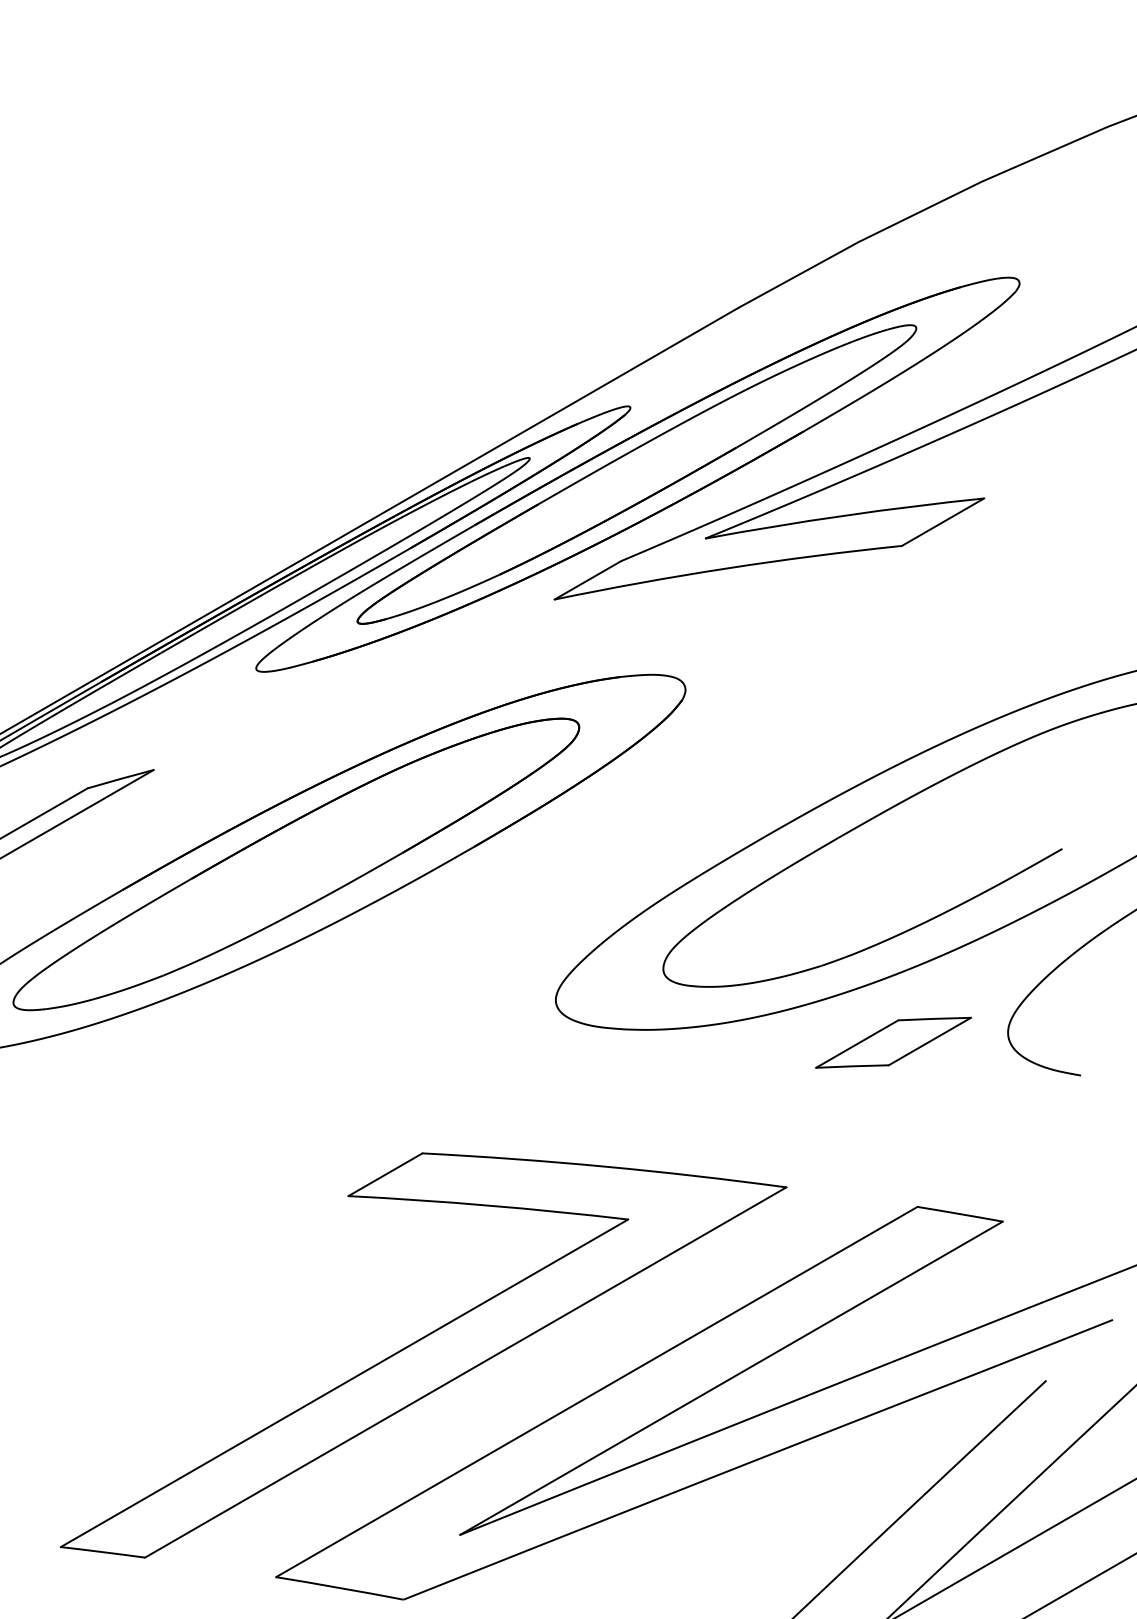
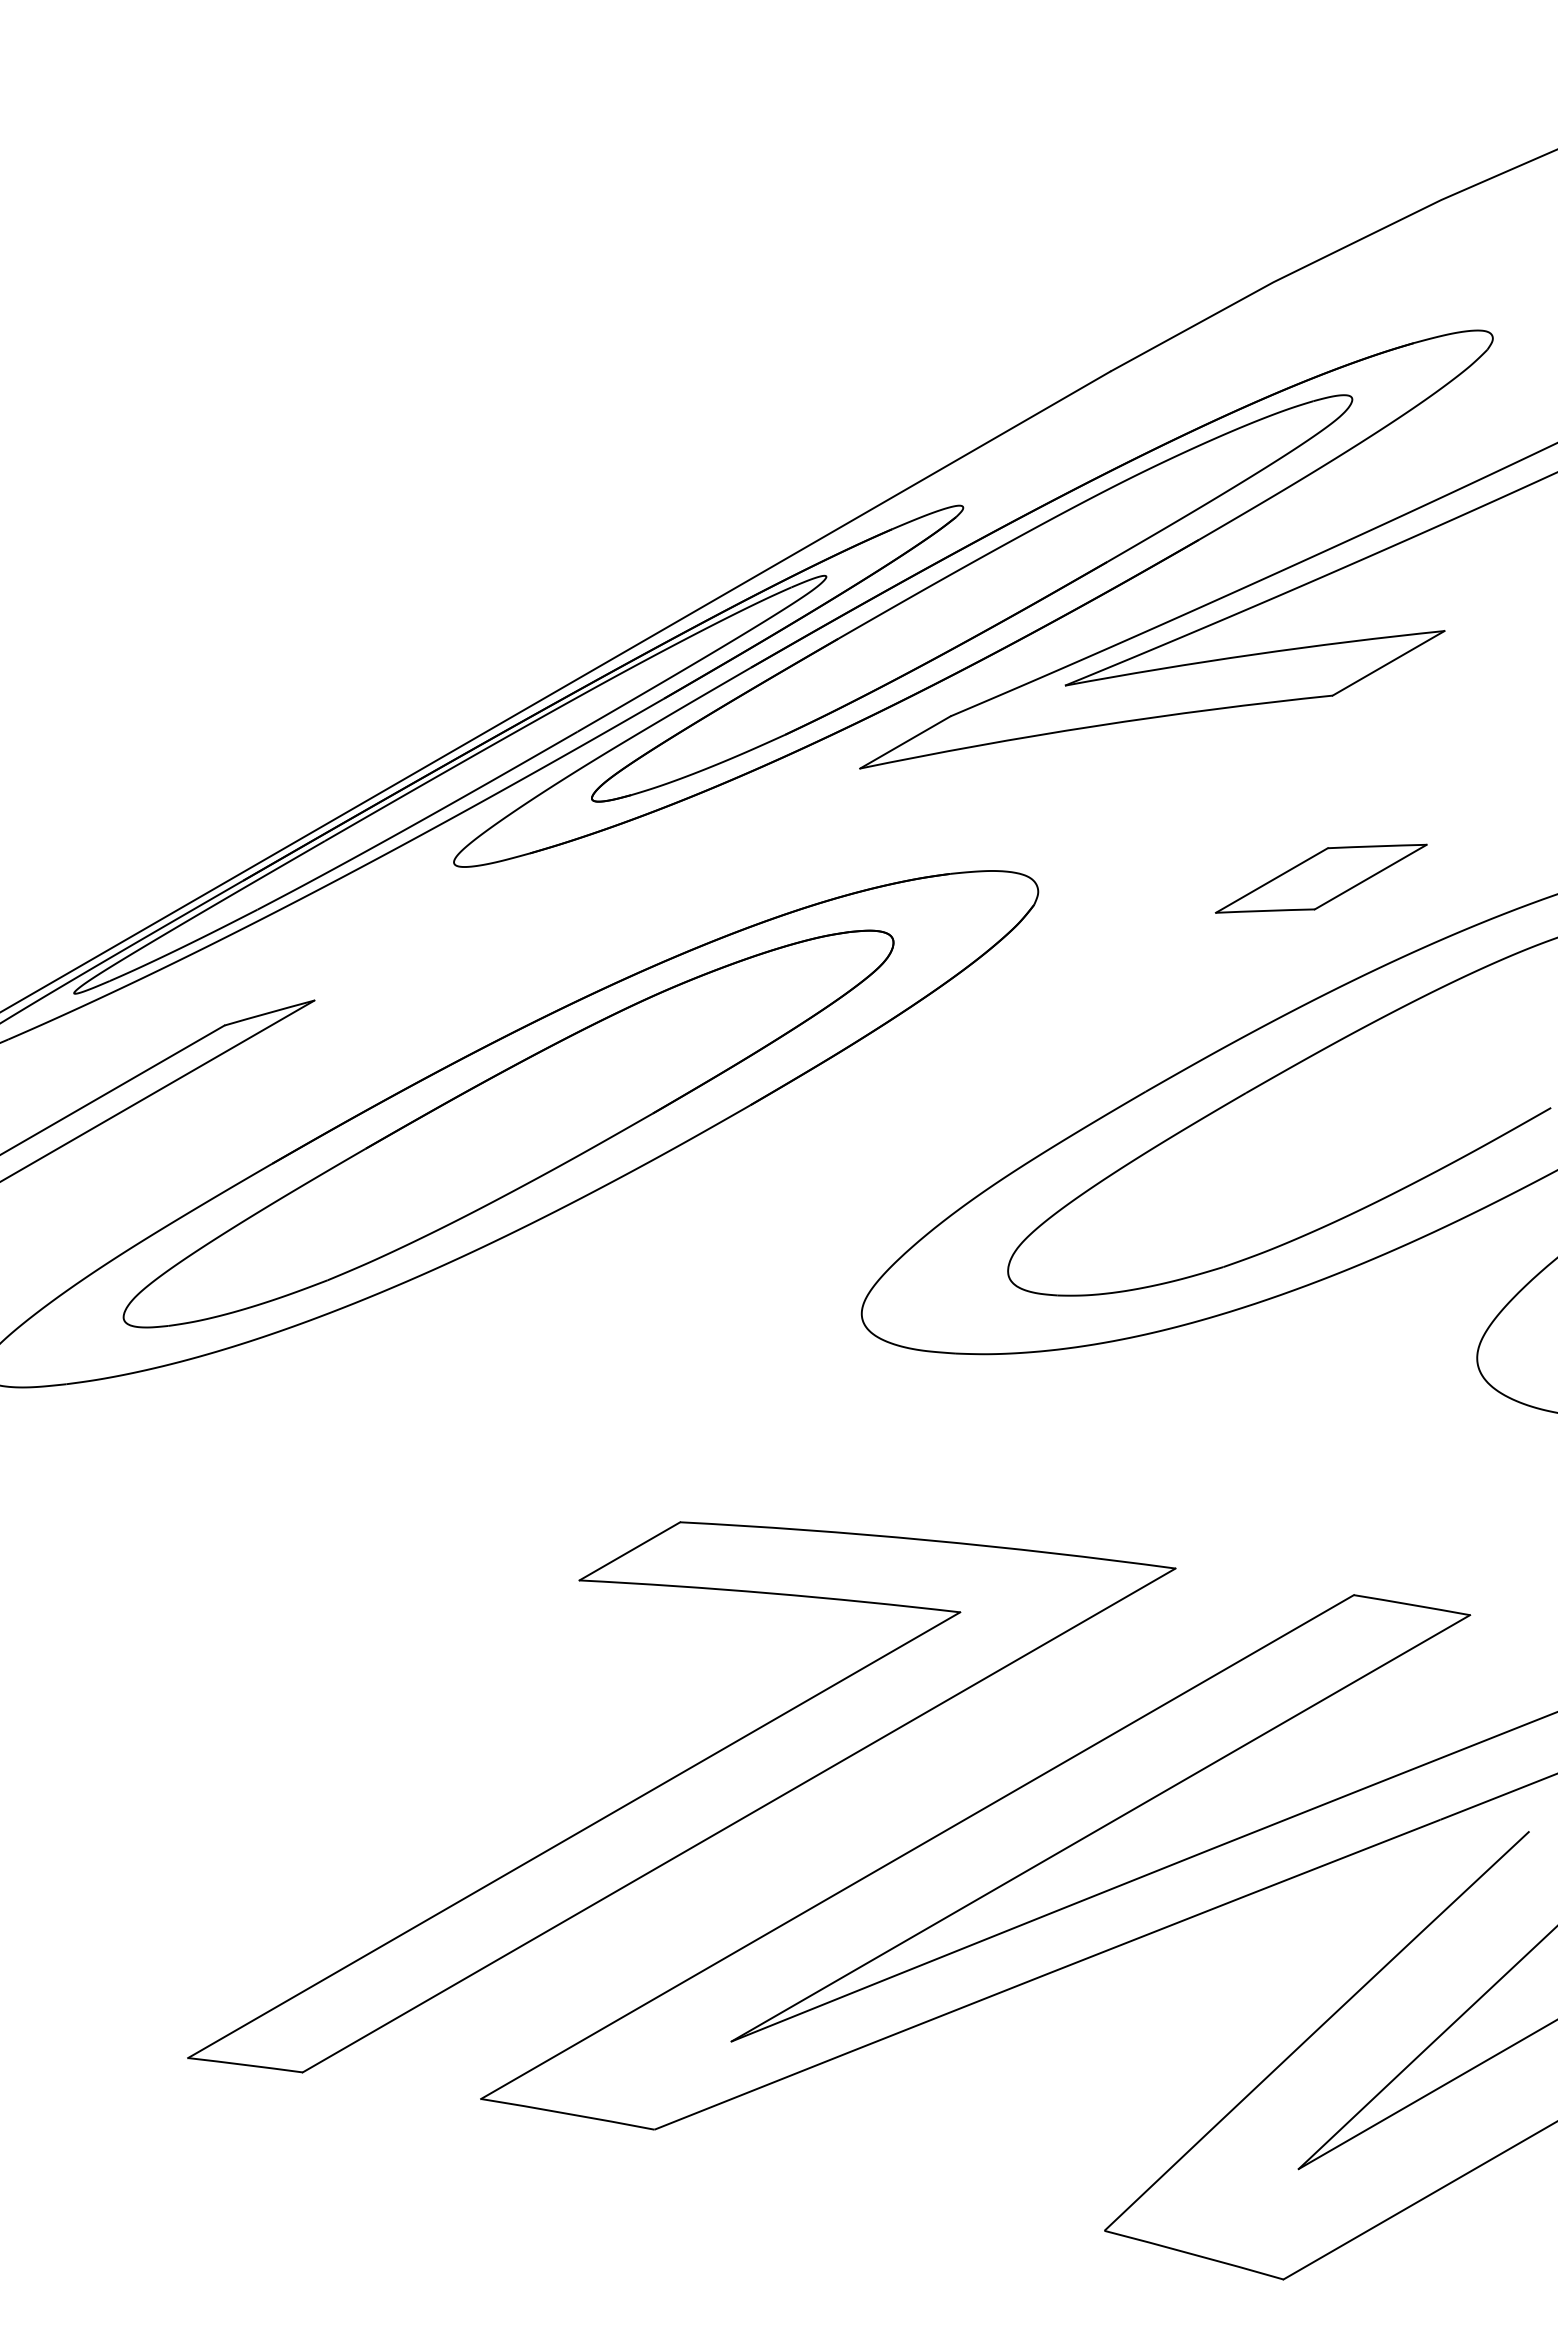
part: (892, 1042) -> (1320, 878), moved

